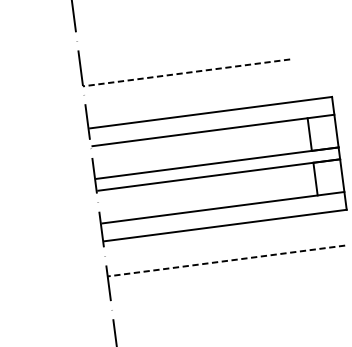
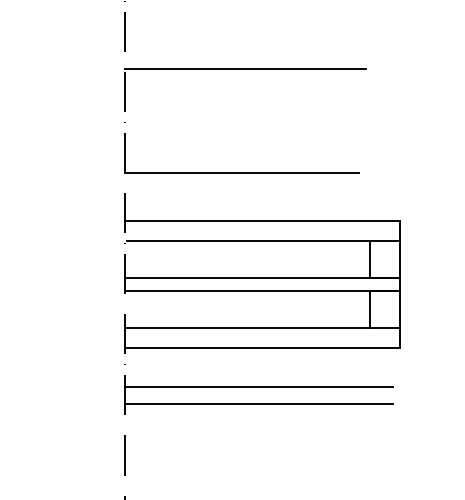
line: (187, 73) -> (242, 173), dashed -> solid
line: (226, 261) -> (259, 387), dashed -> solid
line: (227, 275) -> (258, 403), added

